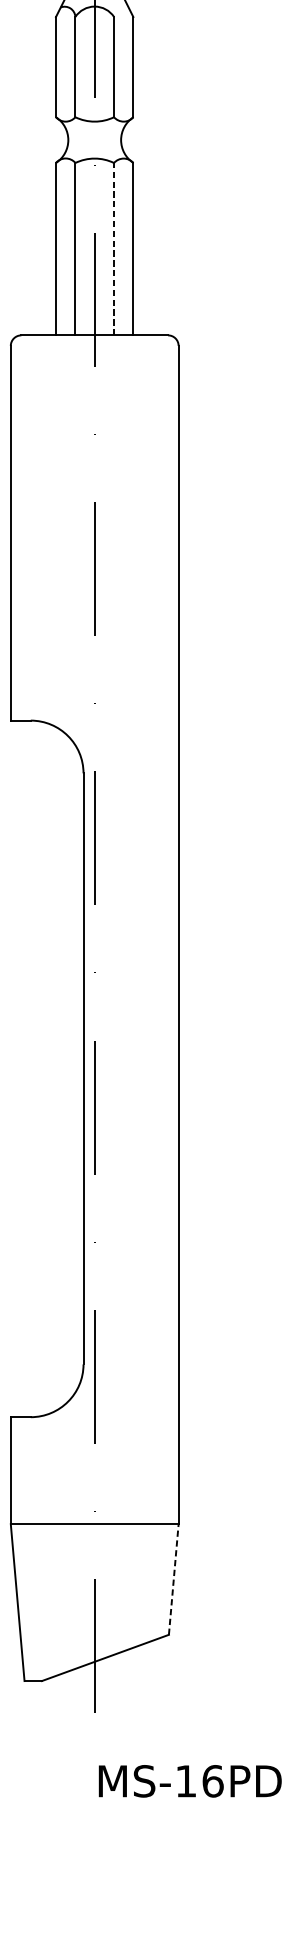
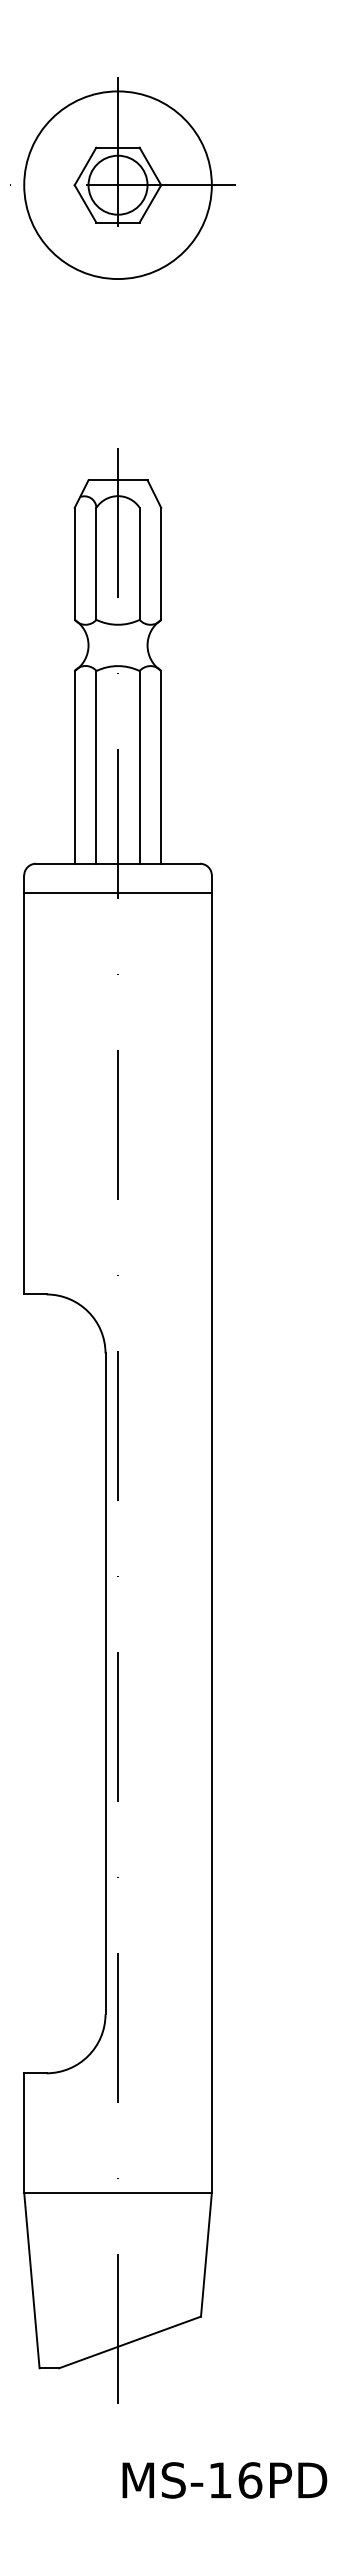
line: (113, 248) -> (139, 766), dashed -> solid
line: (94, 361) -> (117, 893), added
line: (173, 1579) -> (206, 2254), dashed -> solid

